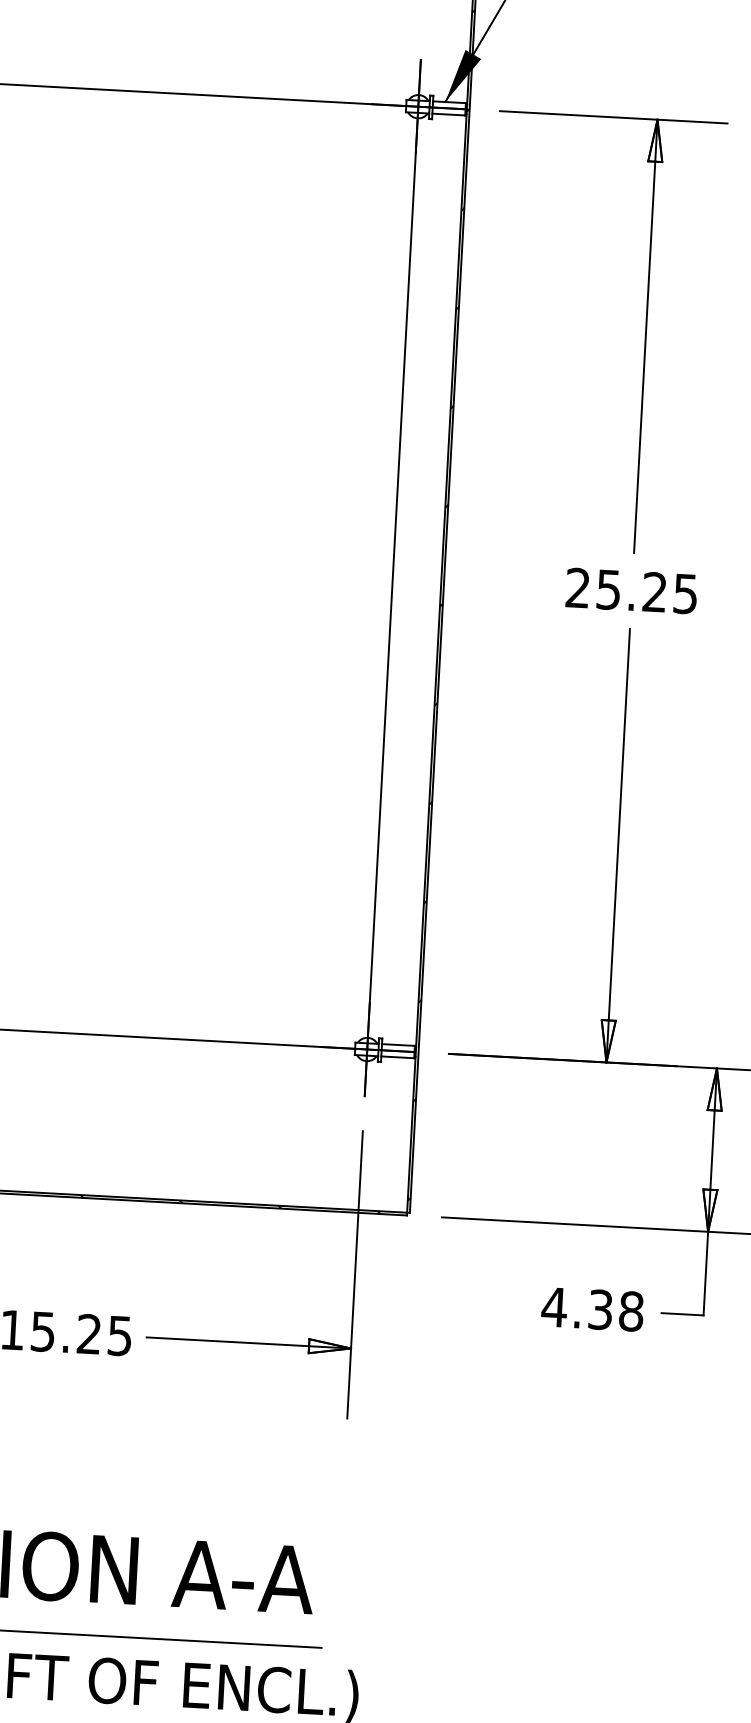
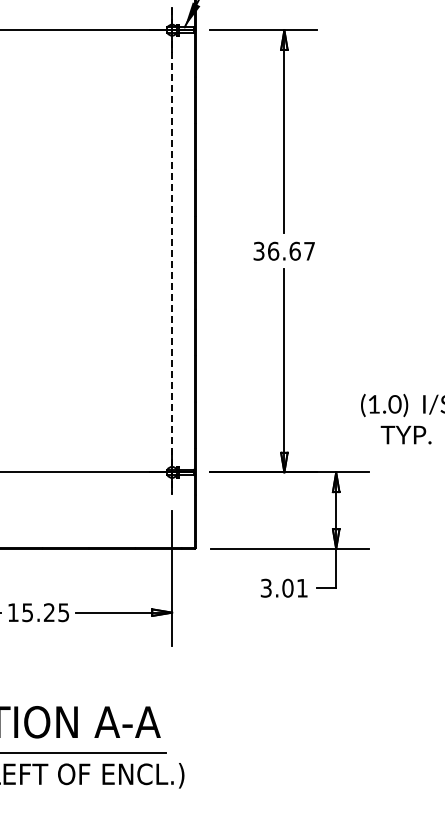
line: (393, 578) -> (172, 251), solid -> dashed
text: (630, 589) -> (283, 250), 25.25 -> 36.67
text: (591, 1307) -> (283, 587), 4.38 -> 3.01

